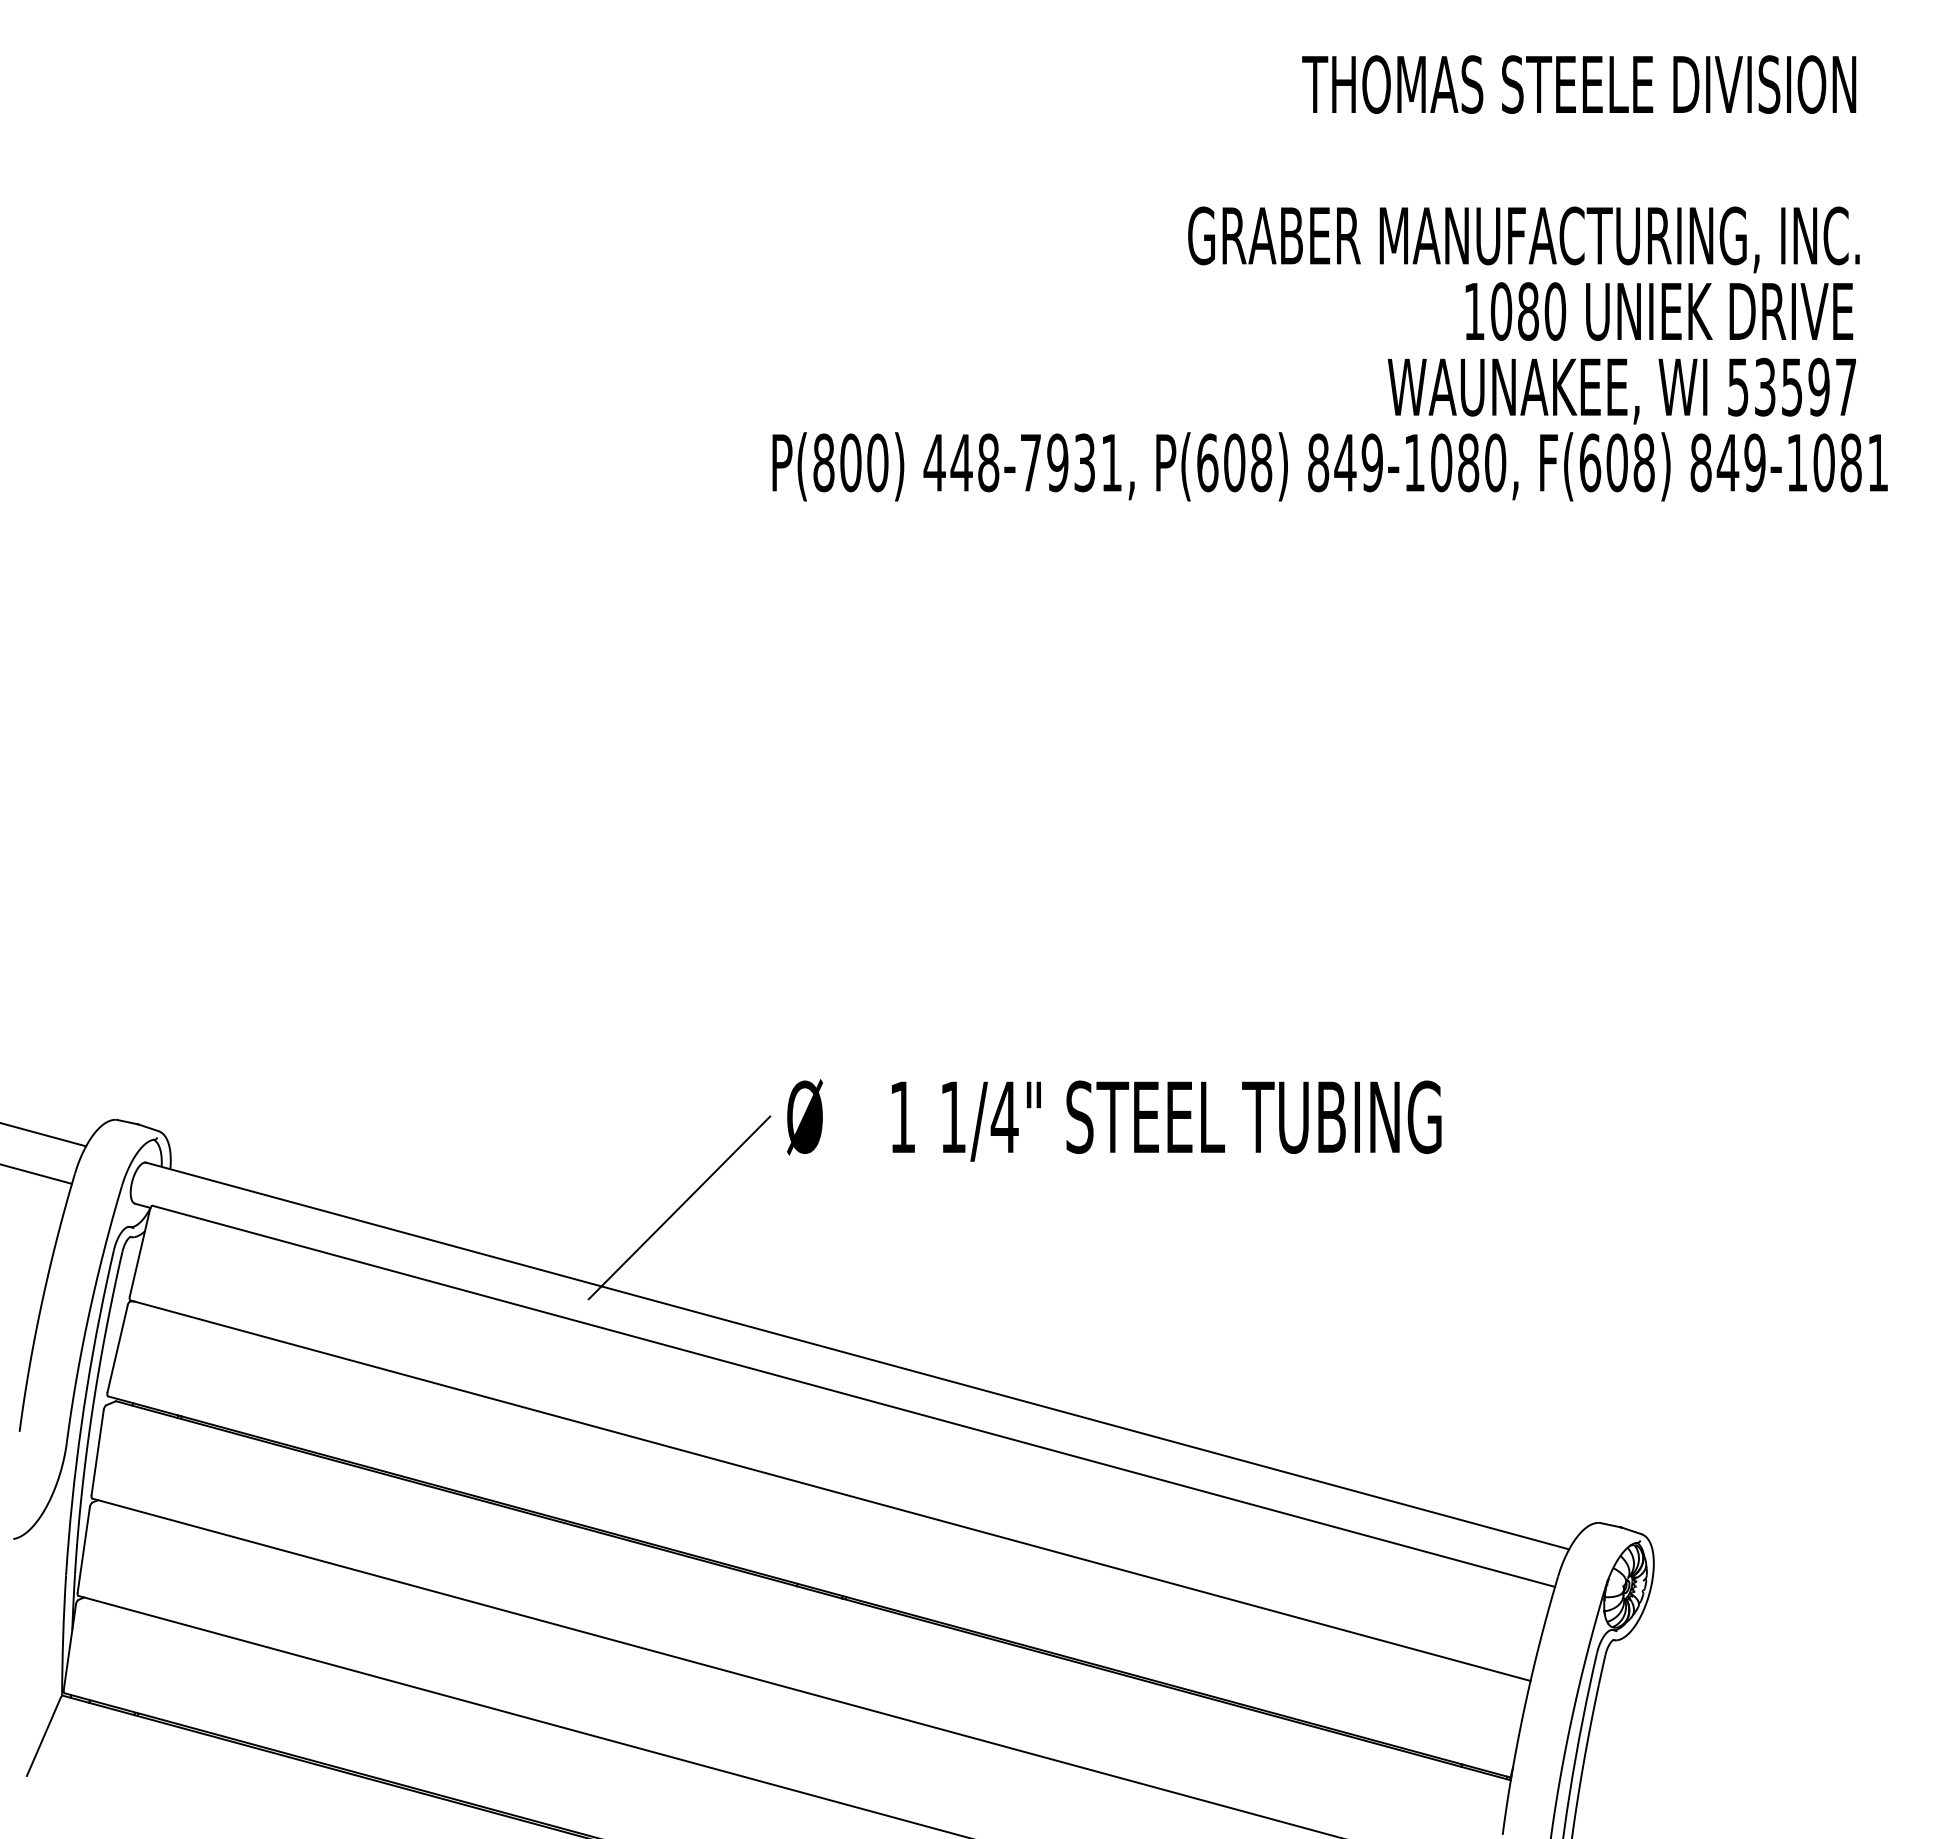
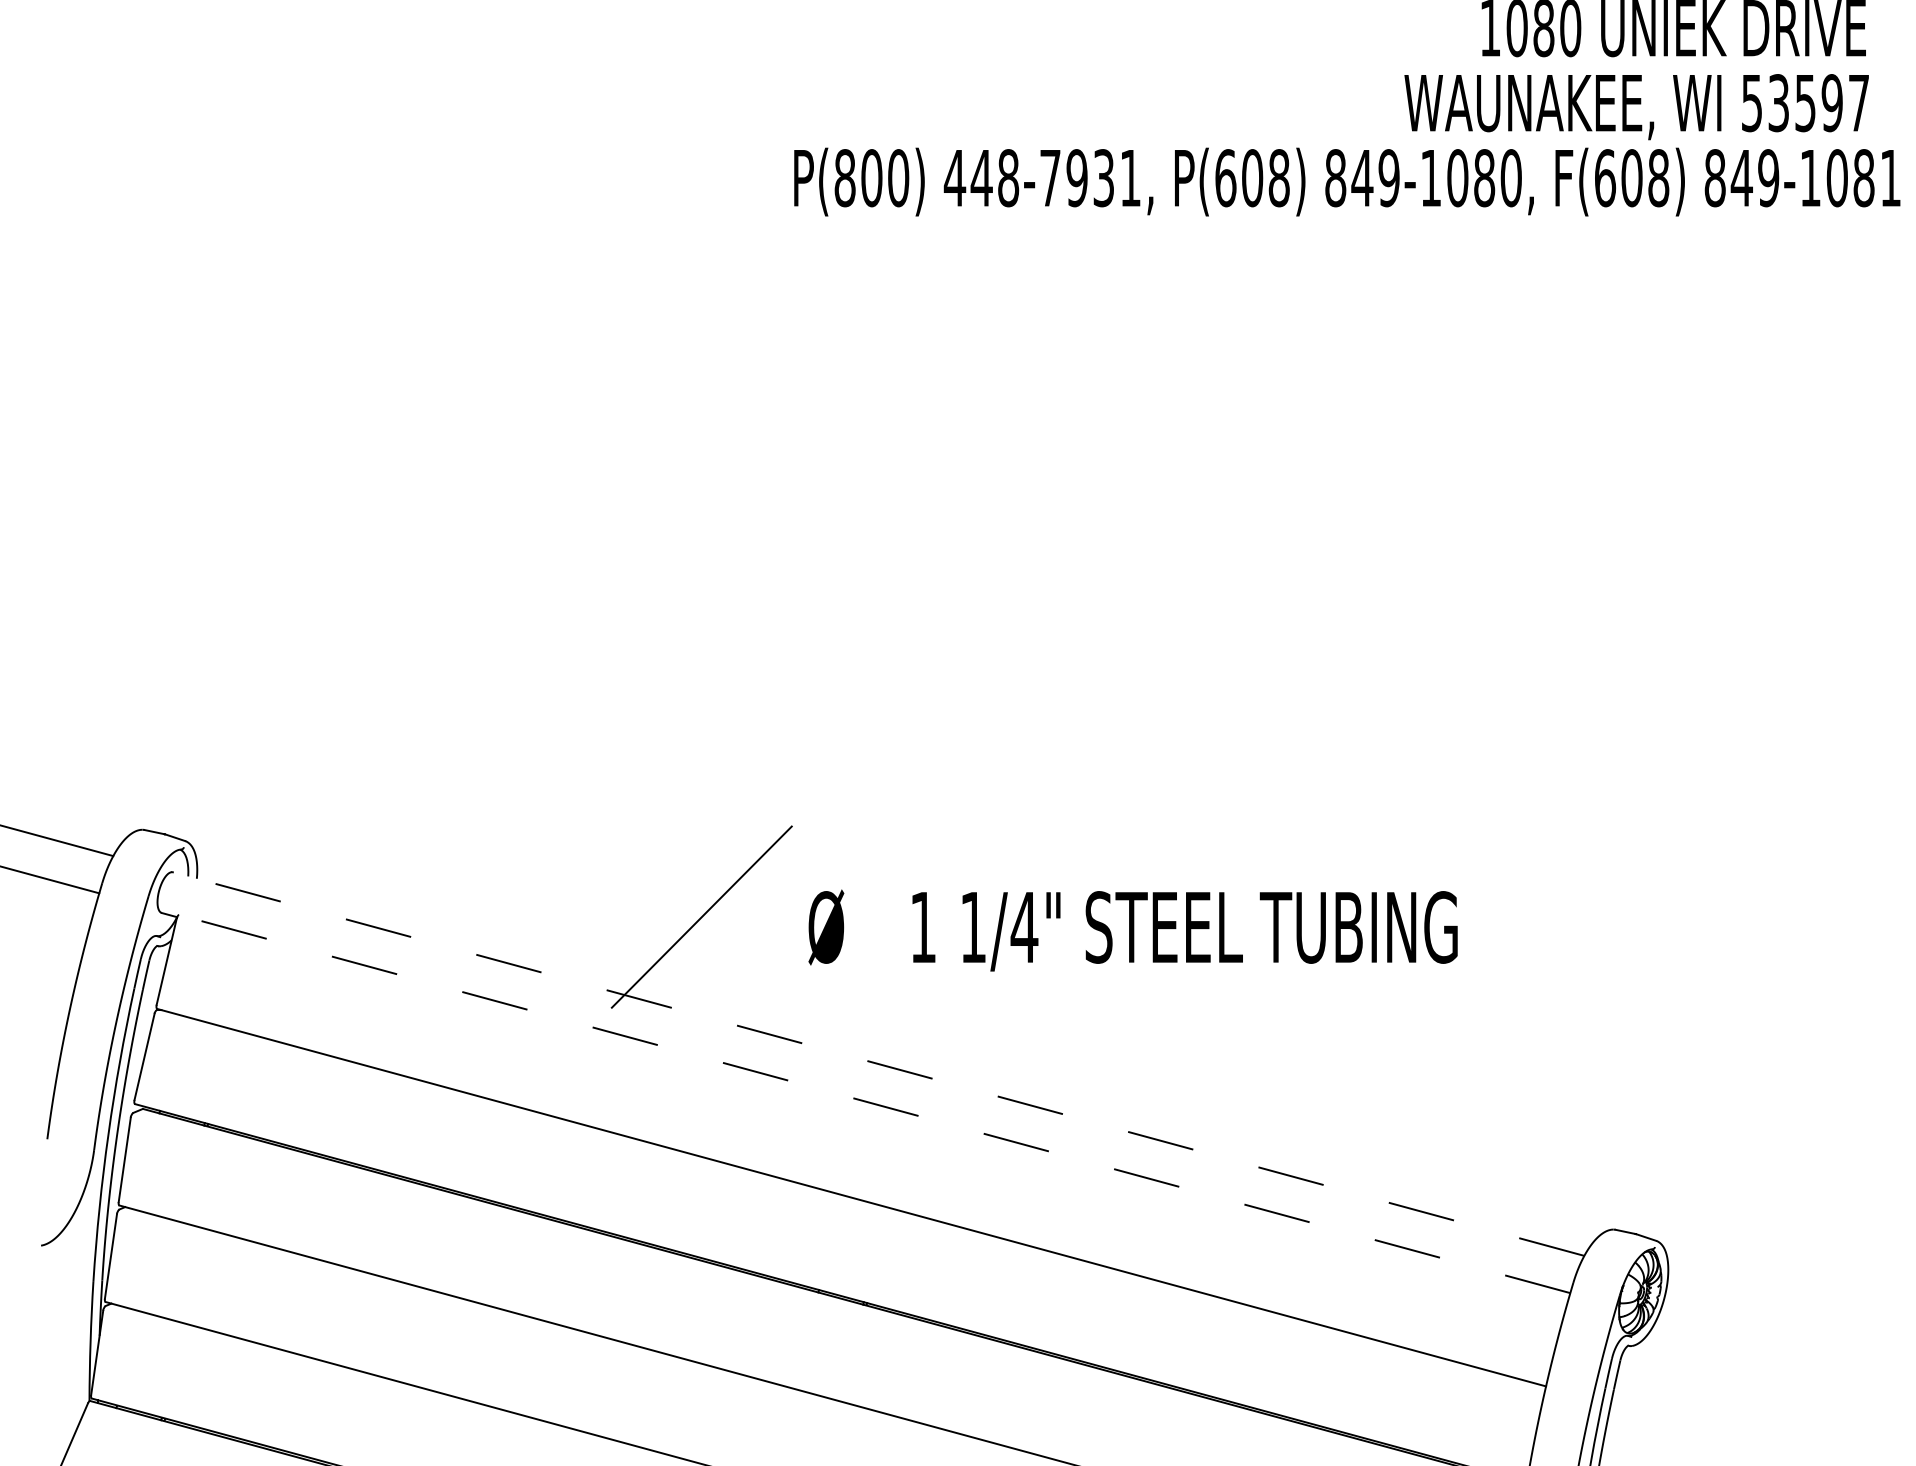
text: (1114, 1120) -> (1133, 930), moved
line: (857, 1355) -> (878, 1063), solid -> dashed
line: (853, 1396) -> (874, 1104), solid -> dashed

